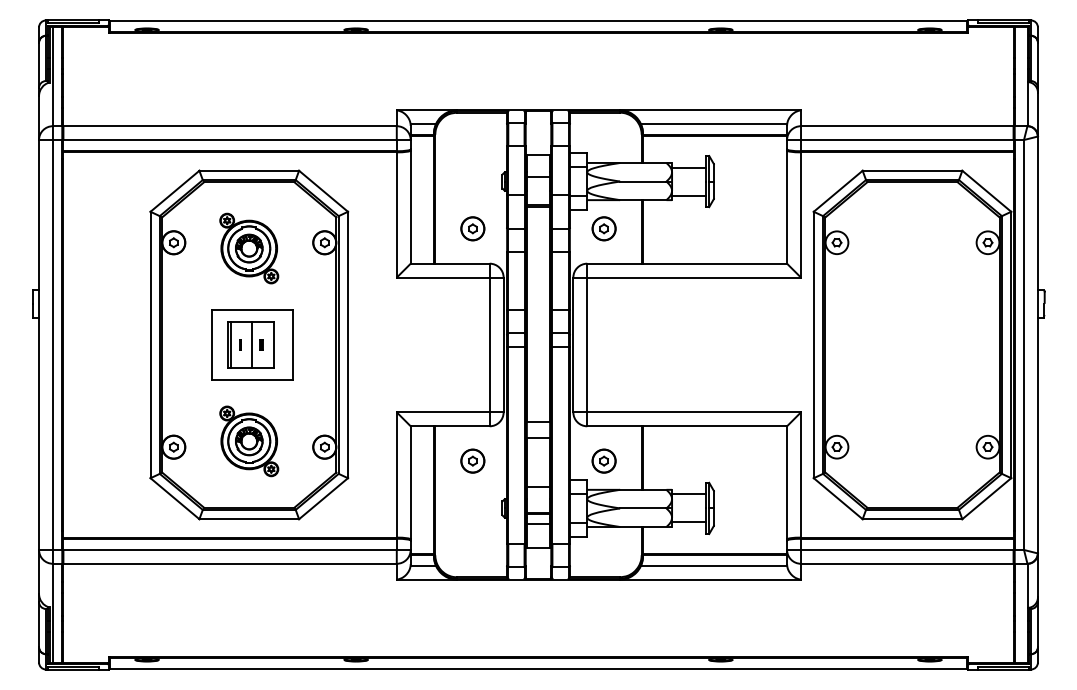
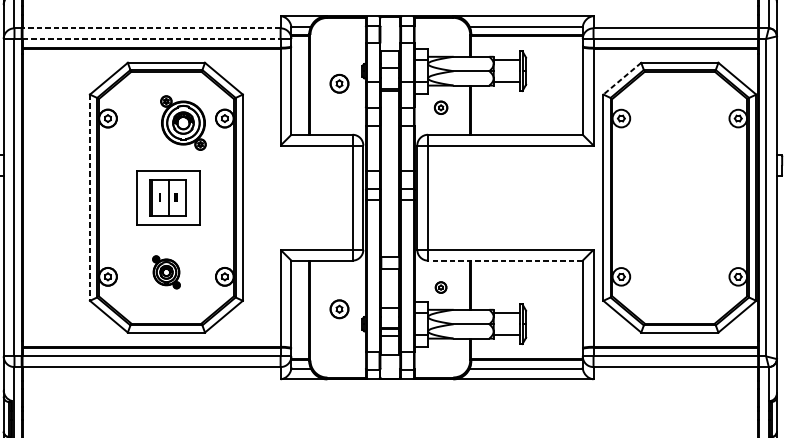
line: (230, 126) -> (151, 28), solid -> dashed
line: (230, 140) -> (151, 39), solid -> dashed
line: (838, 191) -> (622, 78), solid -> dashed
part: (472, 228) -> (339, 83), moved
part: (603, 228) -> (440, 107), size x0.7
part: (249, 248) -> (183, 123), moved
line: (150, 345) -> (89, 198), solid -> dashed
line: (687, 426) -> (505, 260), solid -> dashed
part: (249, 441) -> (166, 272), size x0.6
part: (472, 460) -> (339, 308), moved
part: (603, 460) -> (440, 287), size x0.6

